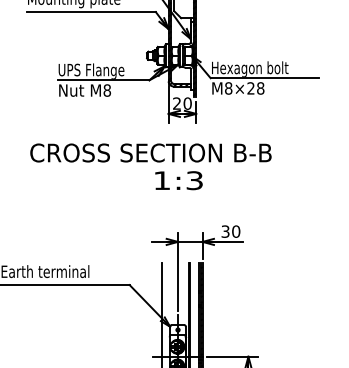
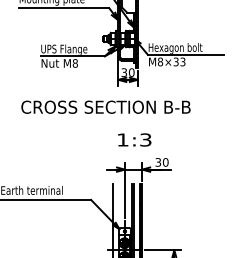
text: (255, 88) -> (179, 62), M8×28 -> M8×33
text: (176, 103) -> (123, 72), 20 -> 30
text: (178, 180) -> (134, 139), moved

